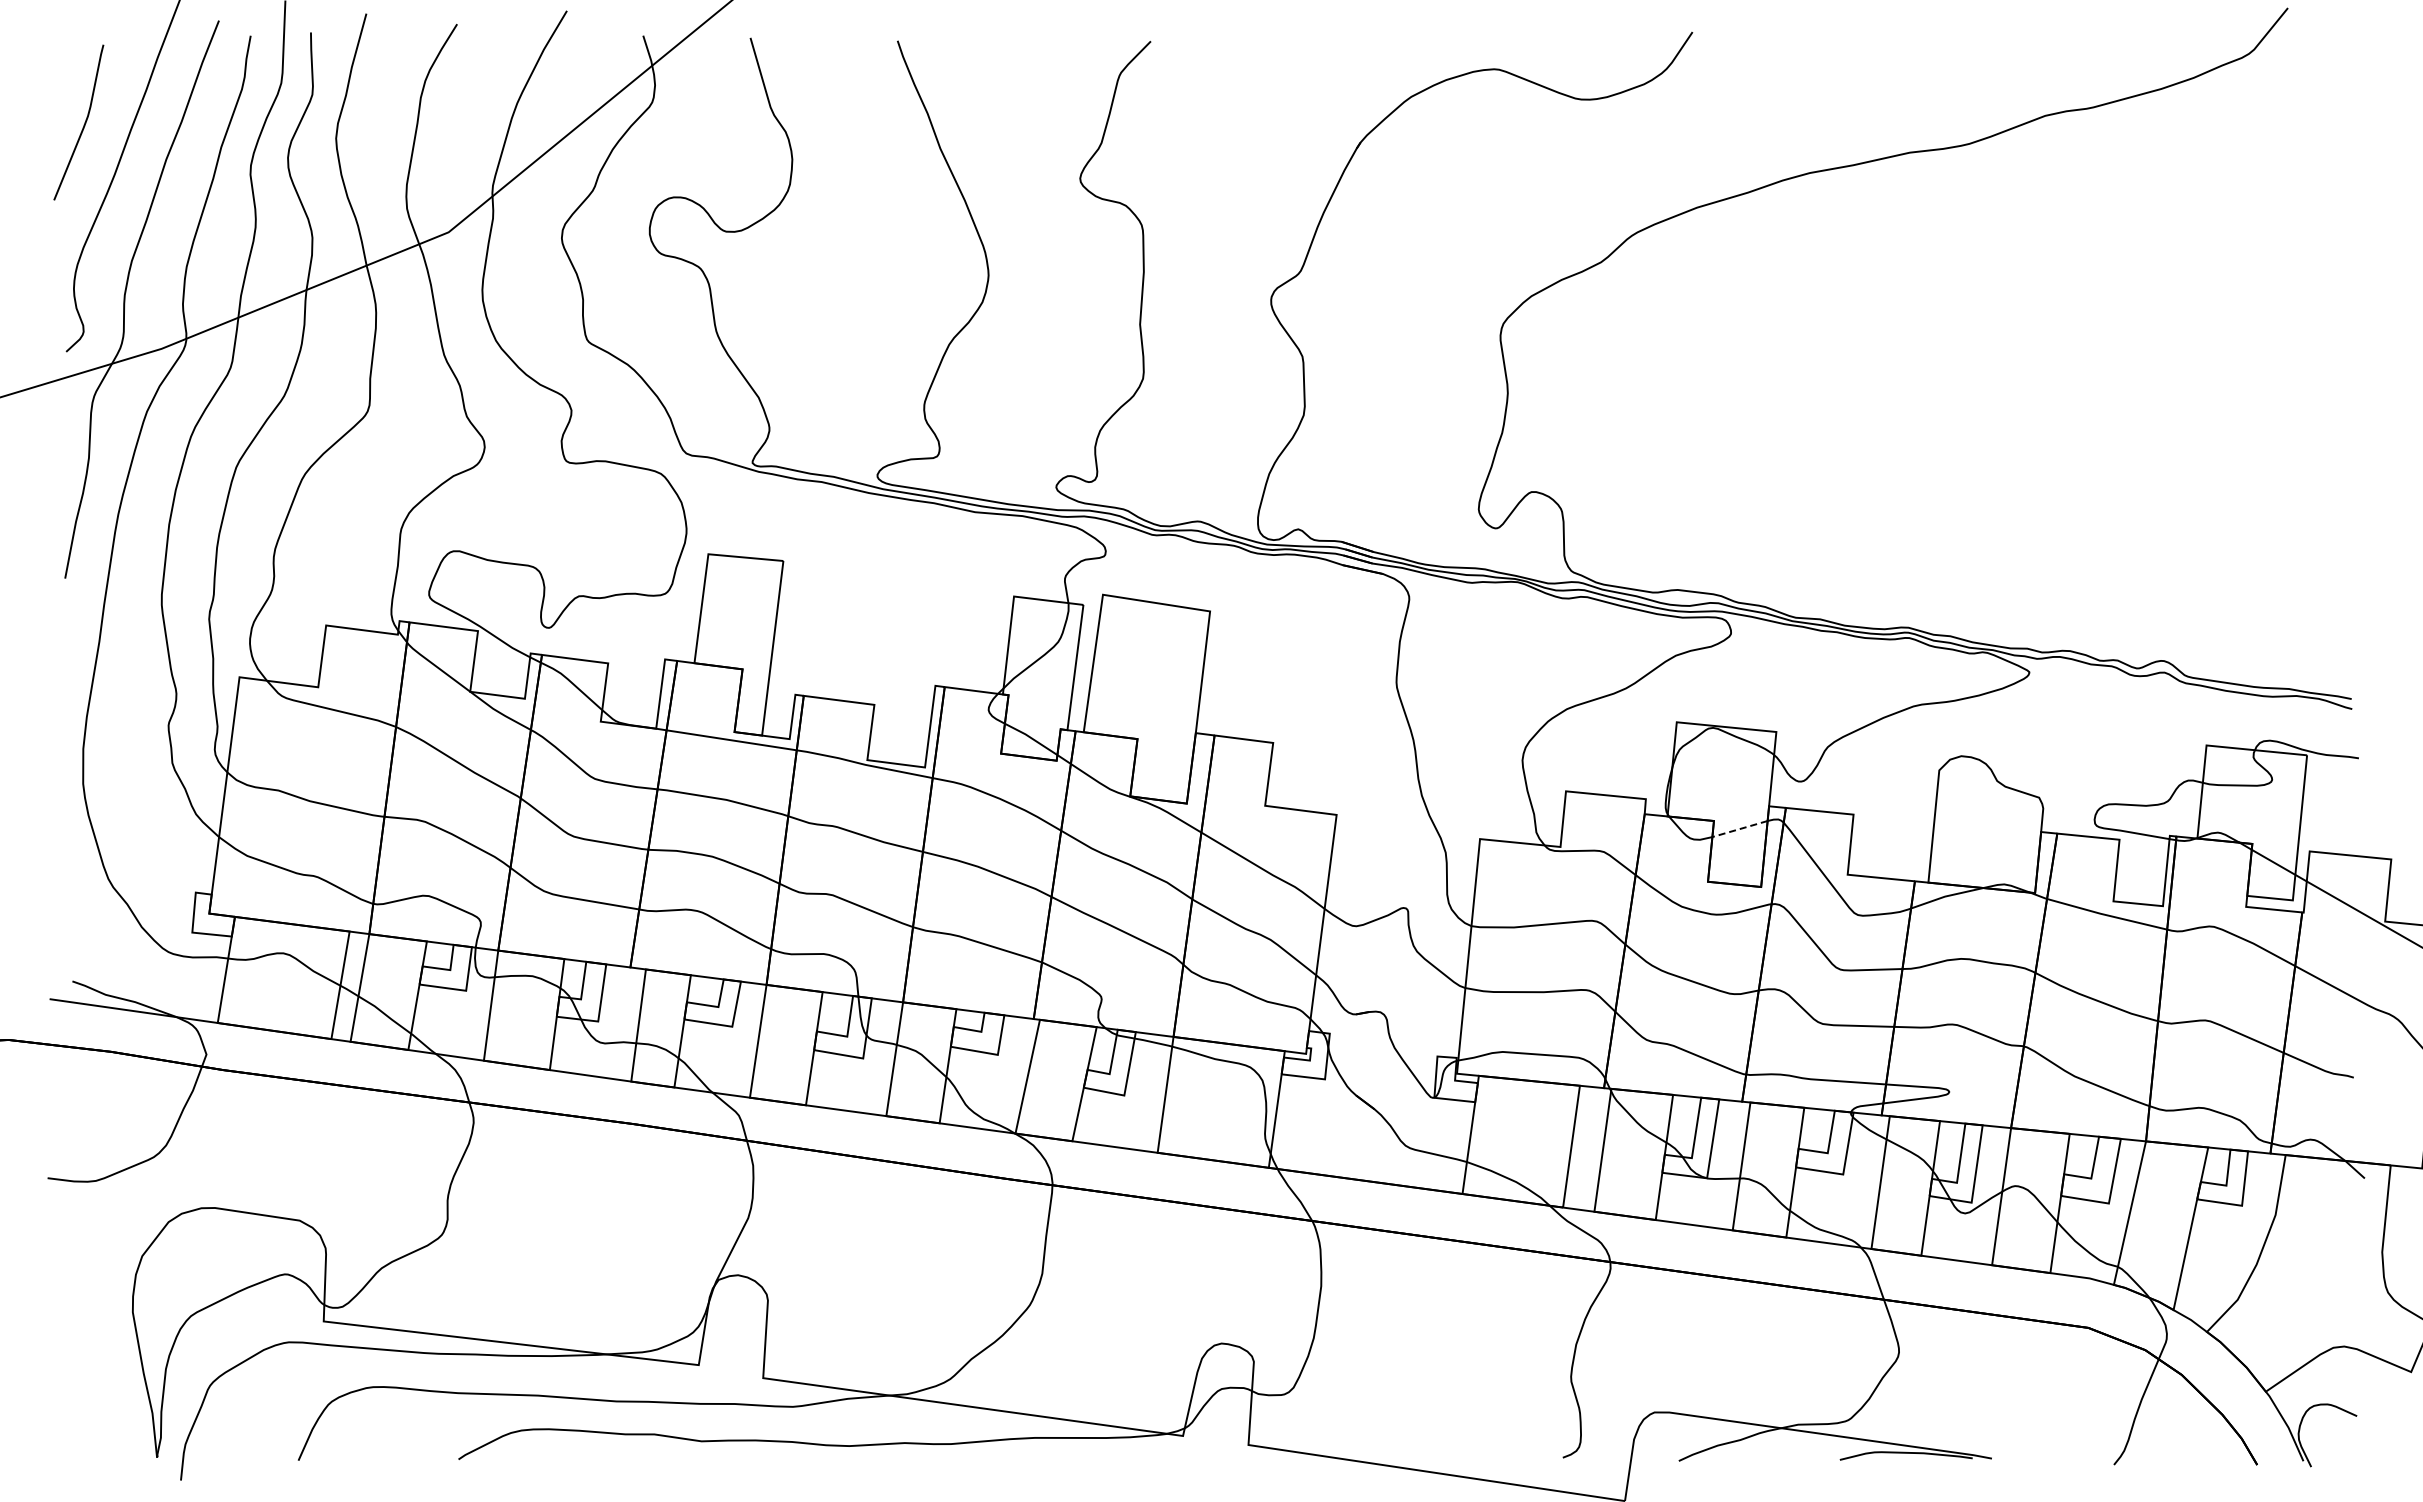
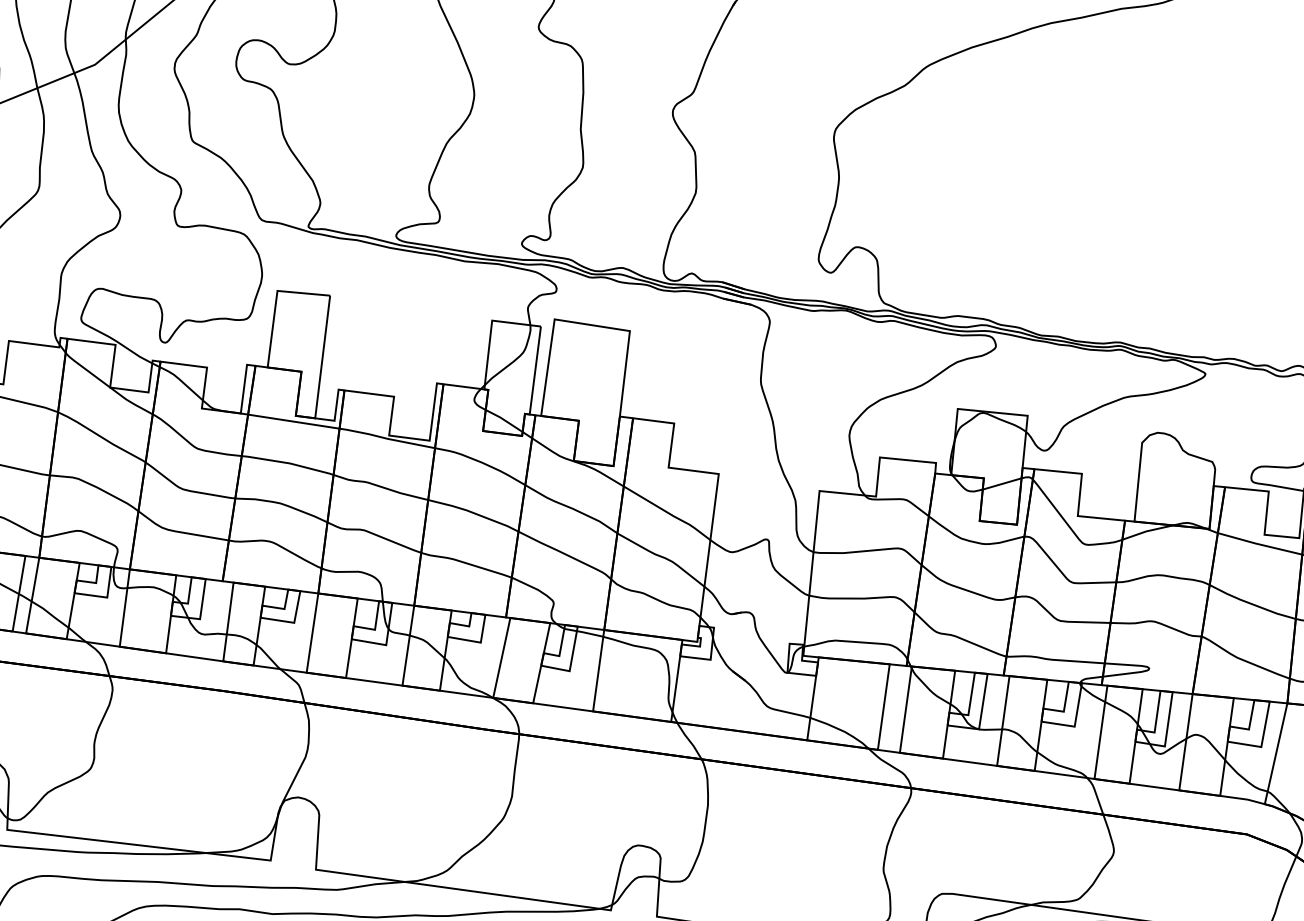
line: (1740, 829) -> (1002, 484), dashed -> solid

